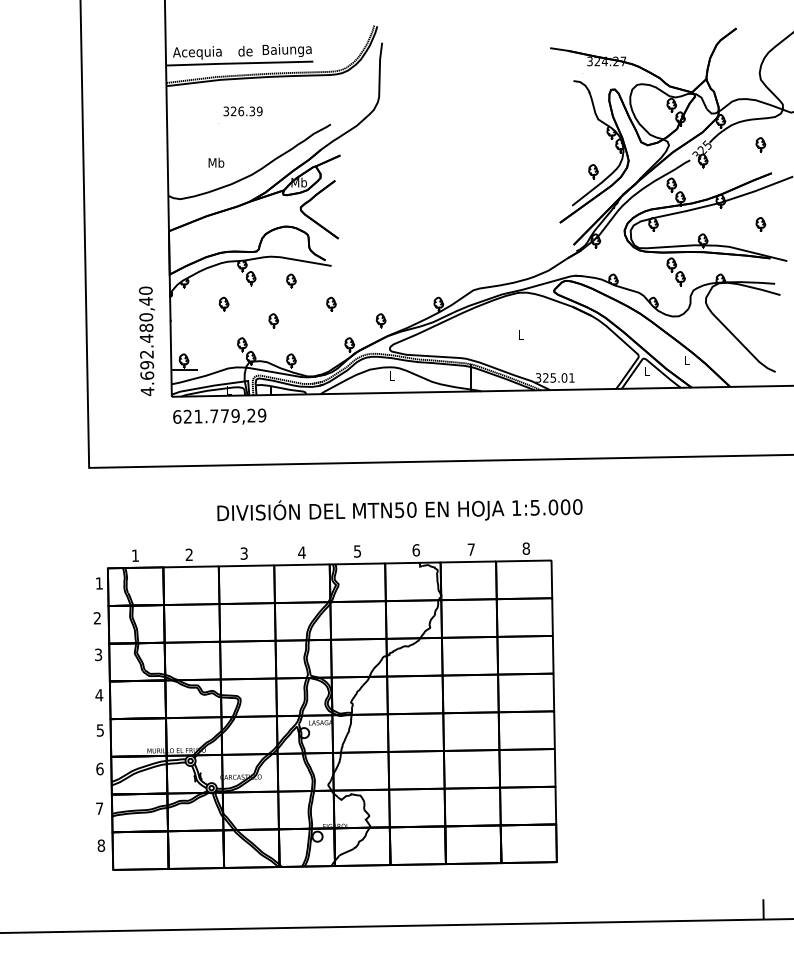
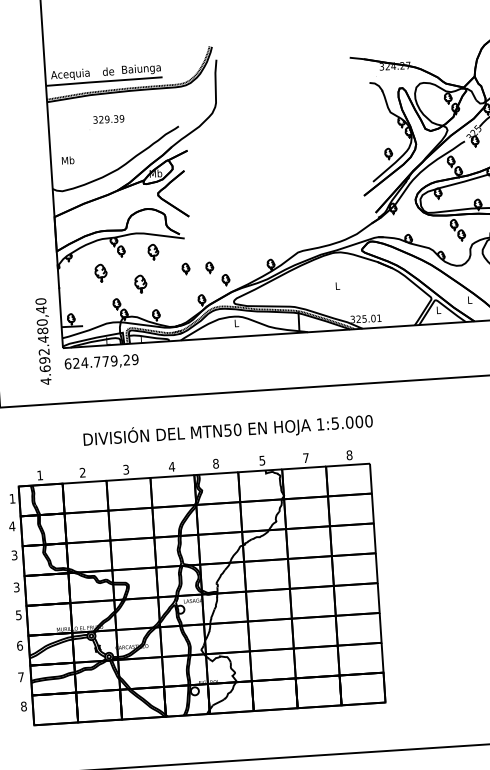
text: (241, 111) -> (107, 119), 326.39 -> 329.39
text: (216, 162) -> (68, 160), moved
part: (291, 280) -> (153, 251), size x1.4
part: (223, 303) -> (100, 272), size x1.6
part: (361, 303) -> (209, 267), added
part: (273, 320) -> (140, 283), size x1.6
text: (146, 340) -> (43, 340), moved
text: (198, 416) -> (84, 362), 621.779,29 -> 624.779,29
text: (399, 510) -> (227, 430), moved
text: (415, 550) -> (261, 460), 6 -> 5
text: (357, 551) -> (215, 463), 5 -> 8
text: (97, 618) -> (12, 526), 2 -> 4
text: (99, 695) -> (16, 587), 4 -> 3

